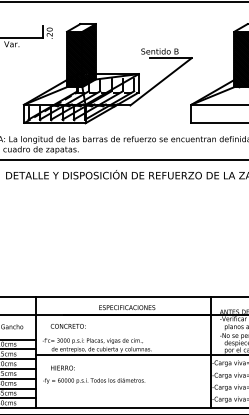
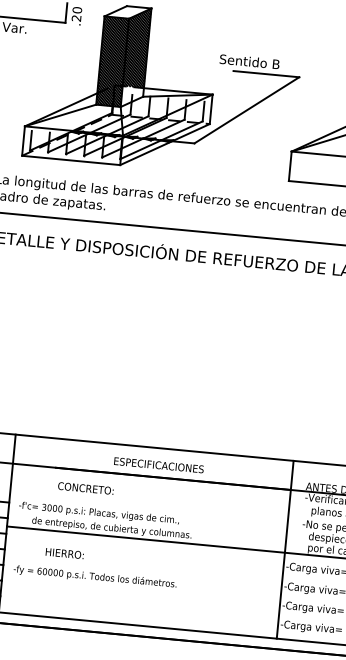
hatch: (88, 80) -> (131, 97), removed
text: (67, 326) -> (84, 488), moved
text: (62, 367) -> (64, 552), moved

